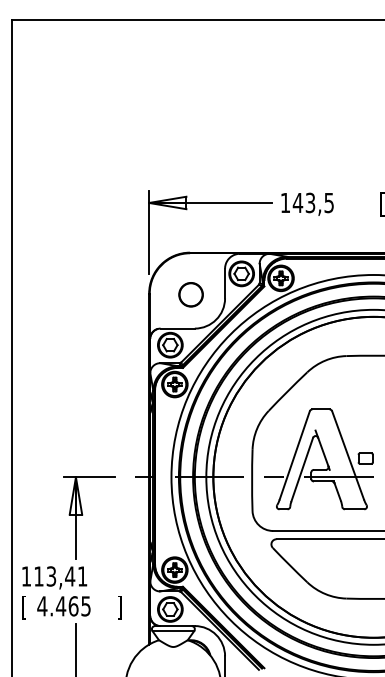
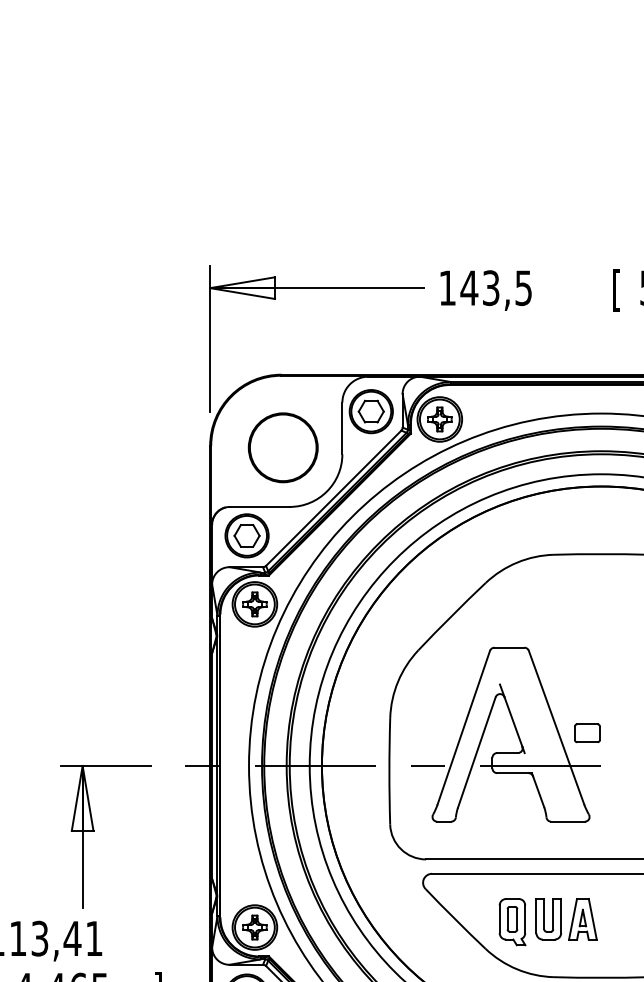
circle: (190, 294) -> (282, 447), size x1.67
part: (343, 566) -> (548, 921), added

